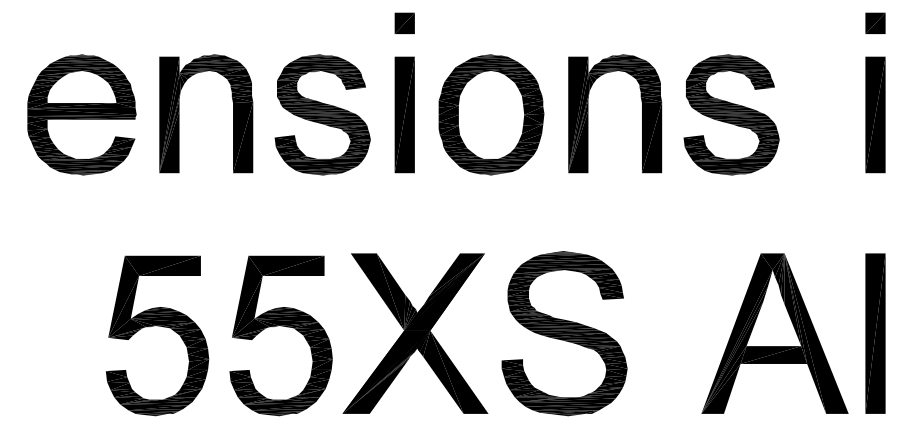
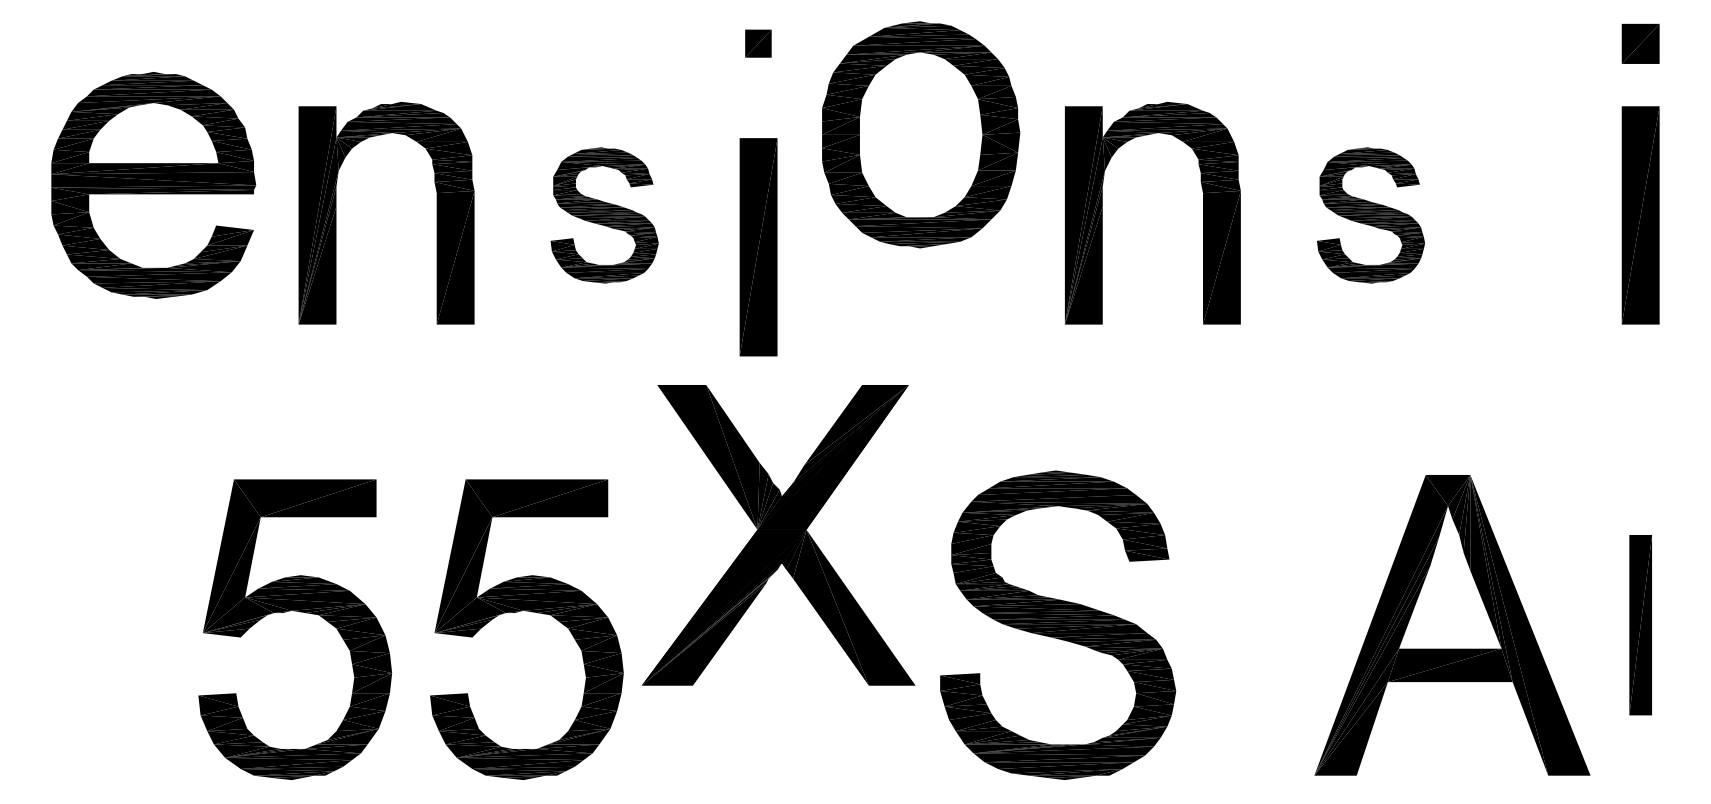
part: (404, 22) -> (758, 42), size x0.7
part: (81, 114) -> (152, 184), moved
part: (322, 114) -> (604, 214), size x0.6
part: (404, 114) -> (758, 246), moved
part: (491, 114) -> (921, 134), moved
part: (731, 114) -> (1370, 214), size x0.6
part: (415, 333) -> (778, 535), moved
part: (875, 333) -> (1640, 625), size x0.6

